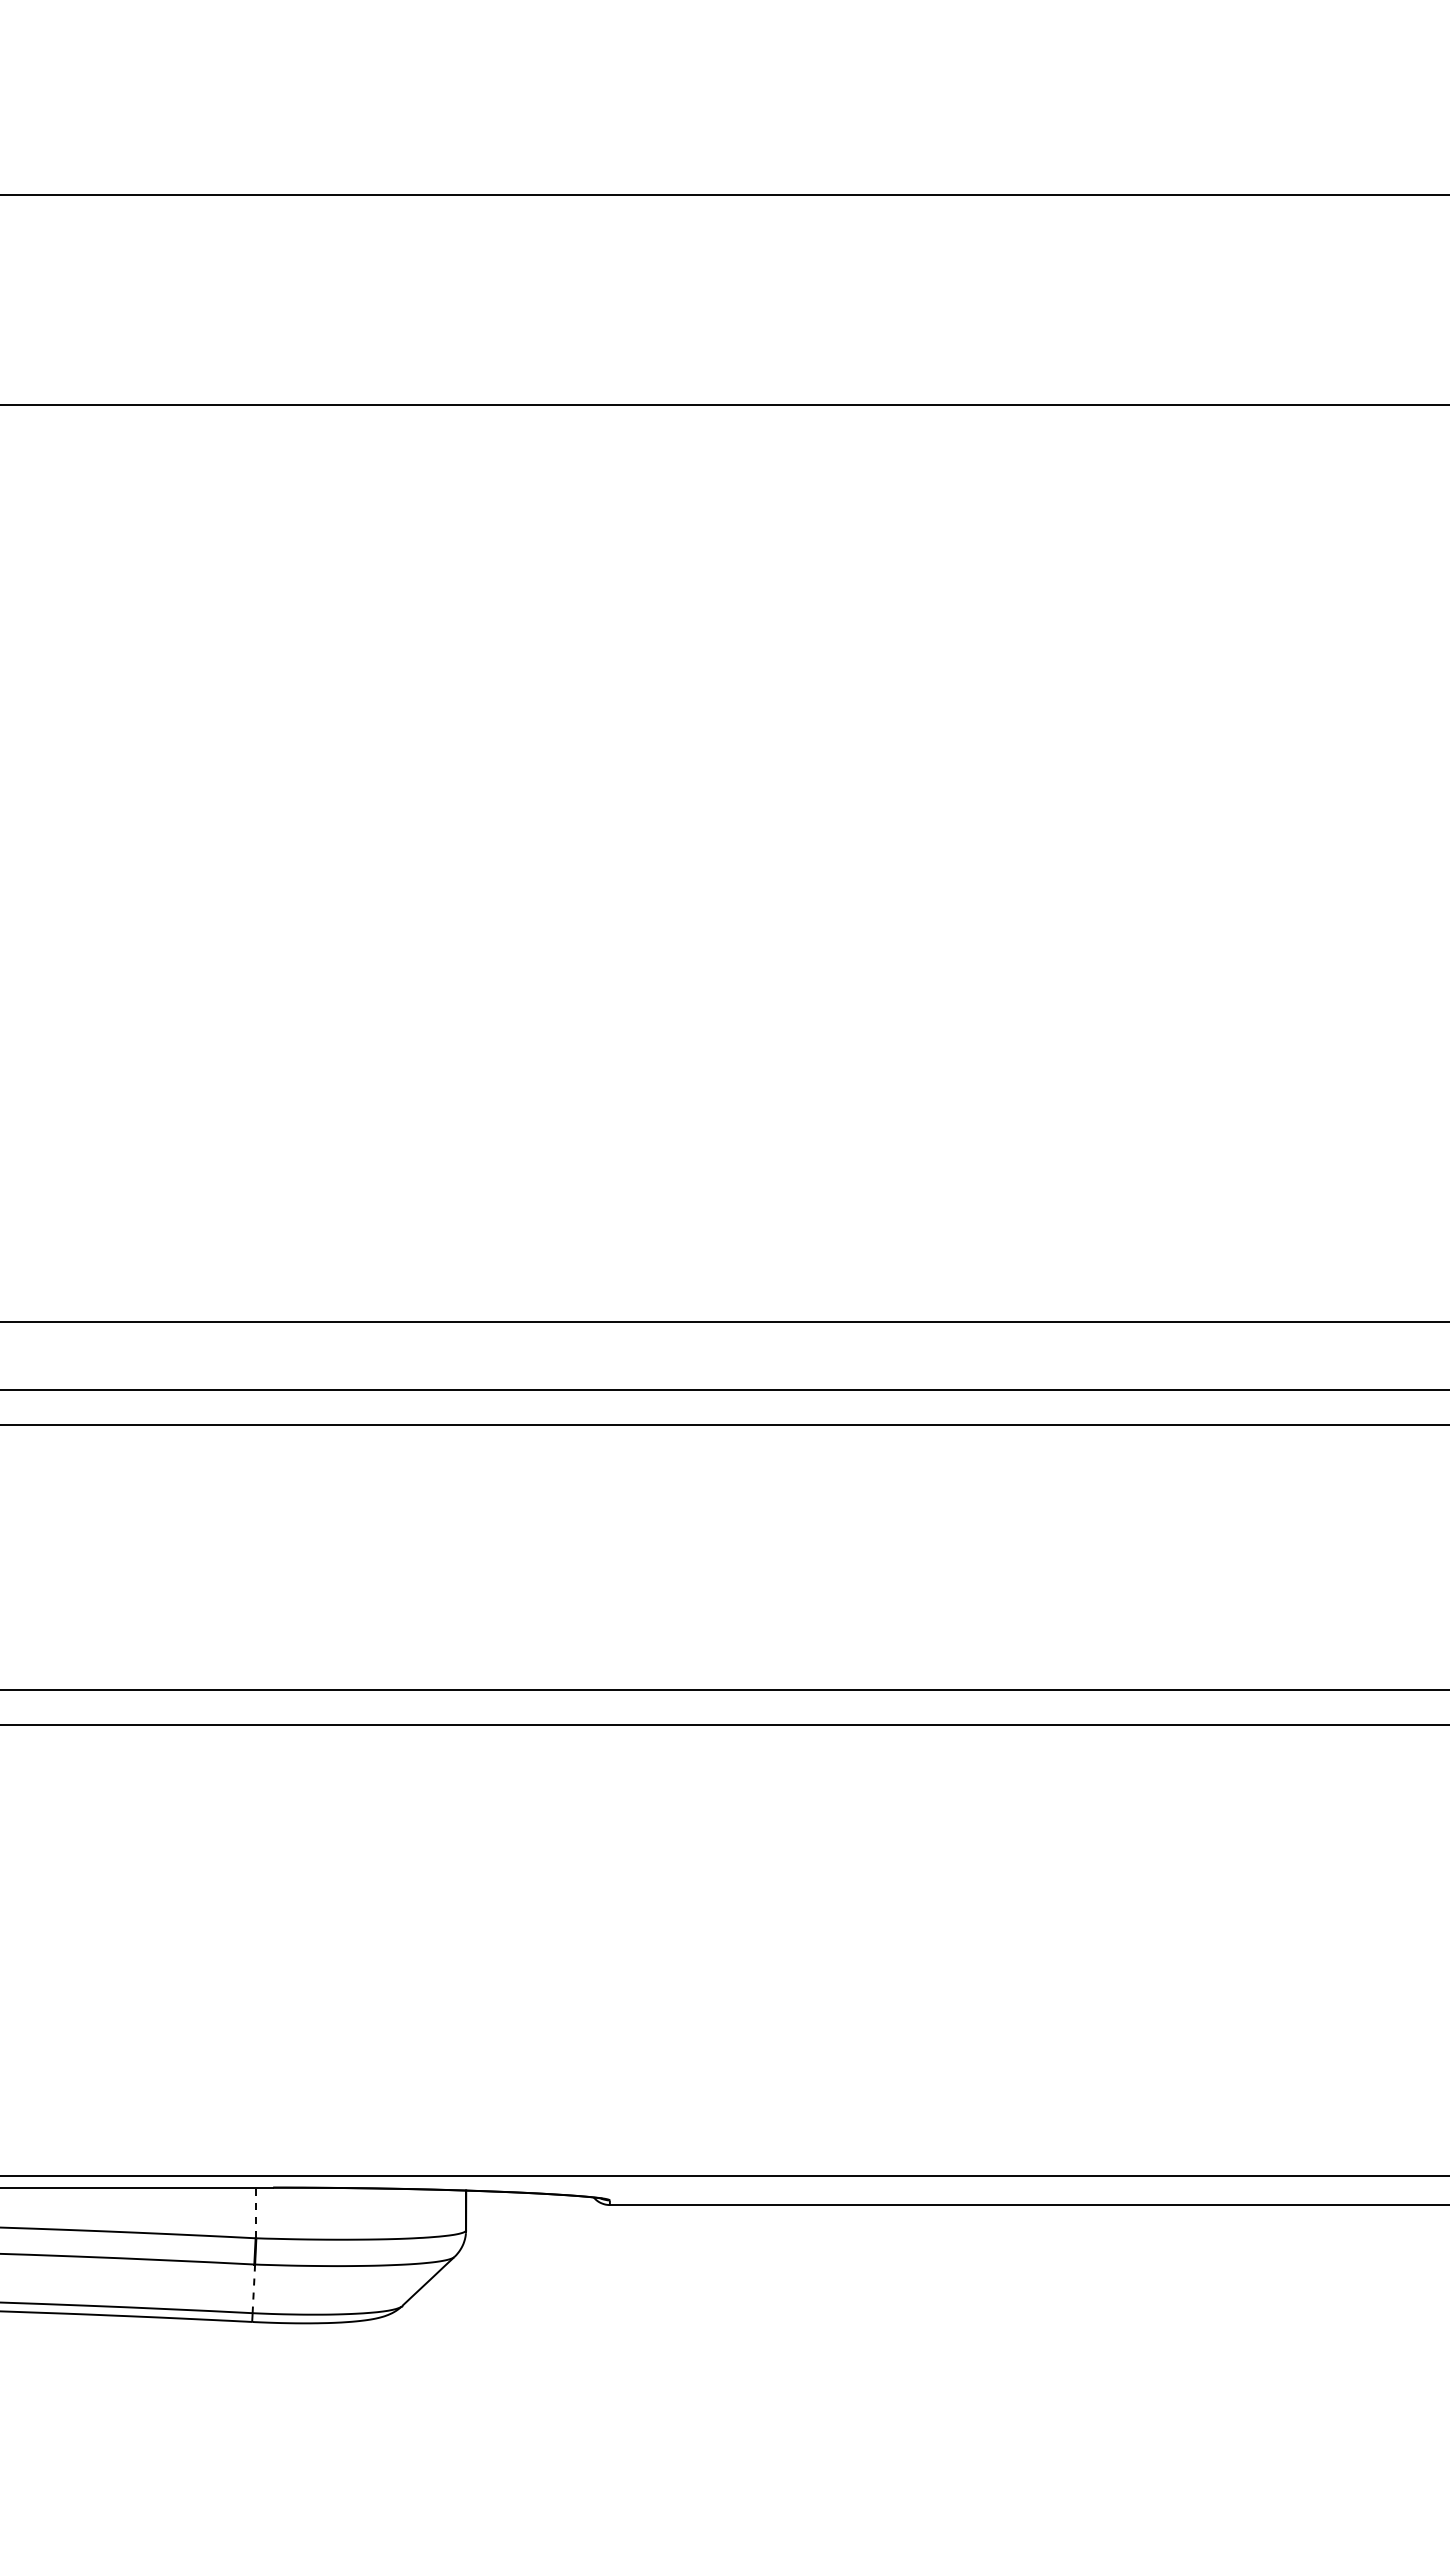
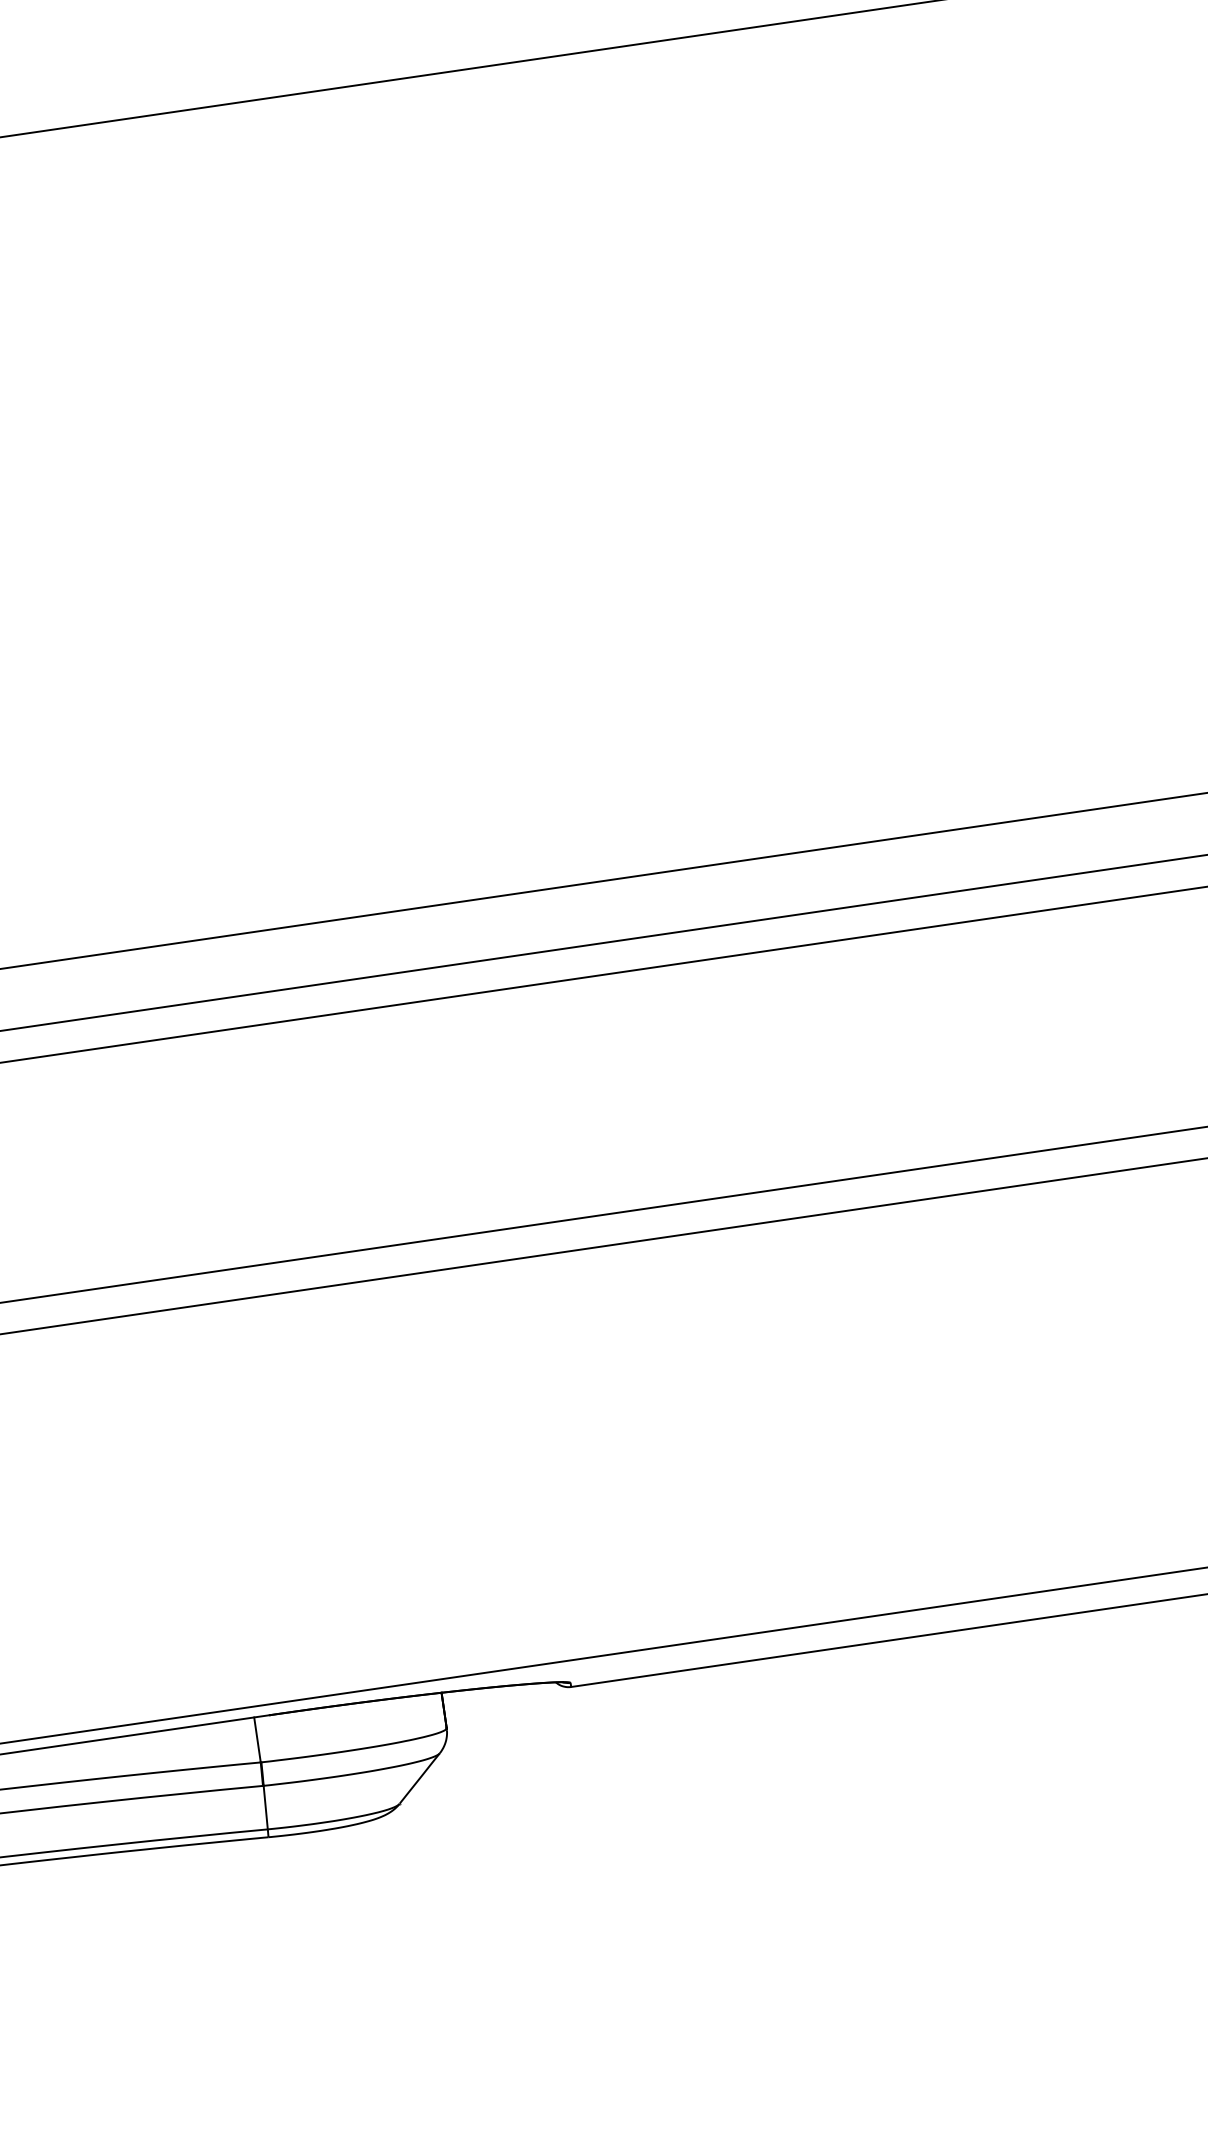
line: (255, 2212) -> (257, 1739), dashed -> solid
line: (253, 2289) -> (265, 1808), dashed -> solid

